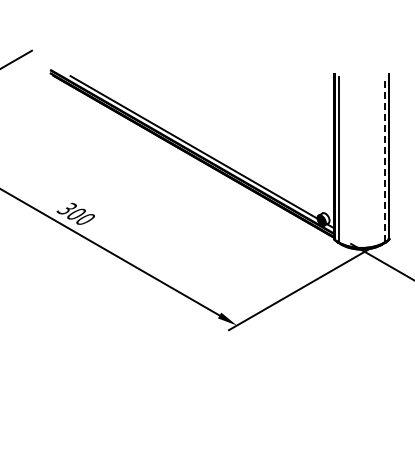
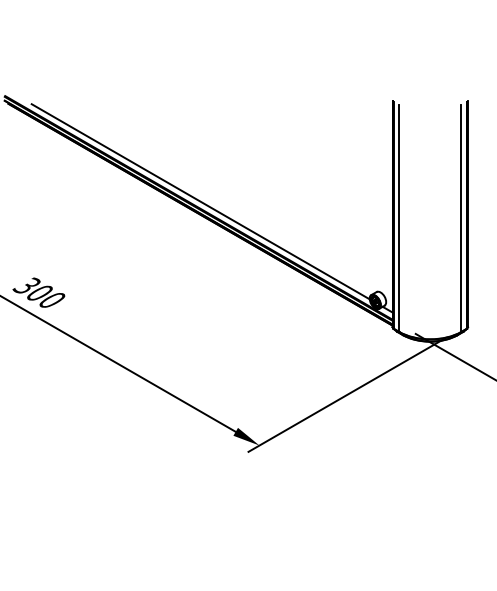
line: (384, 159) -> (461, 218), dashed -> solid

